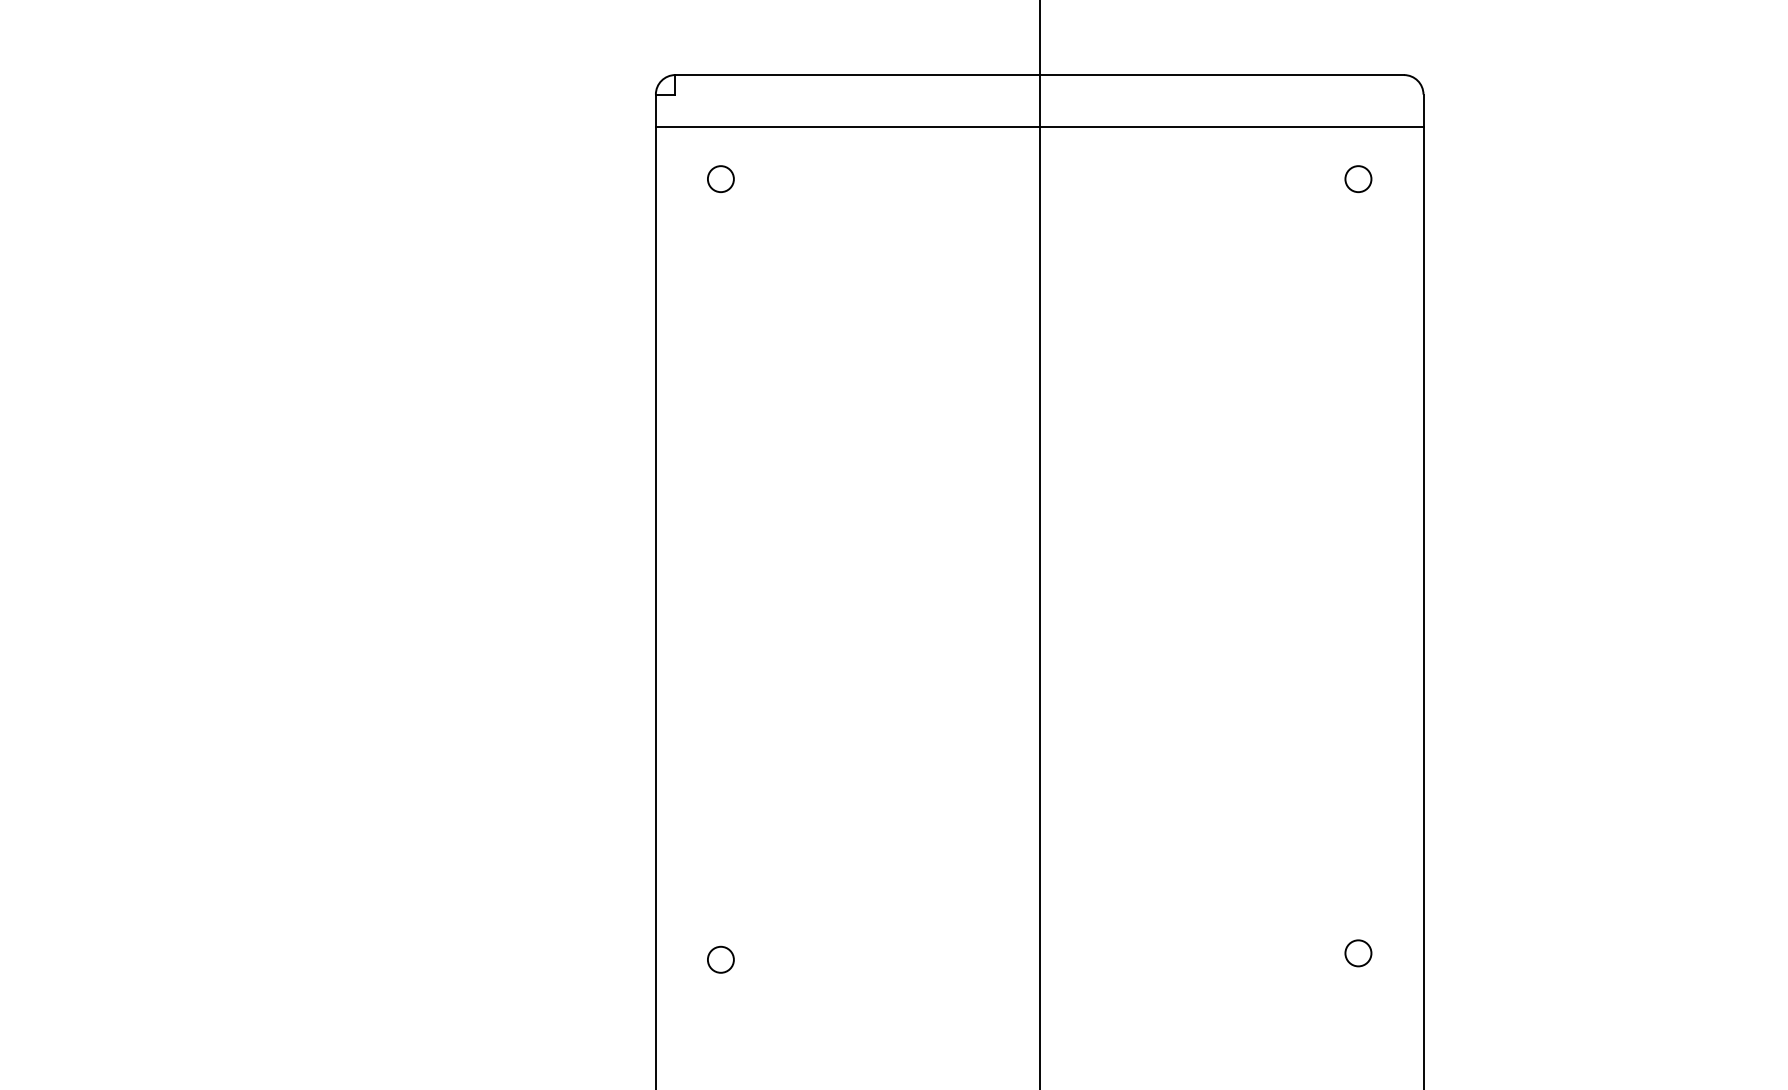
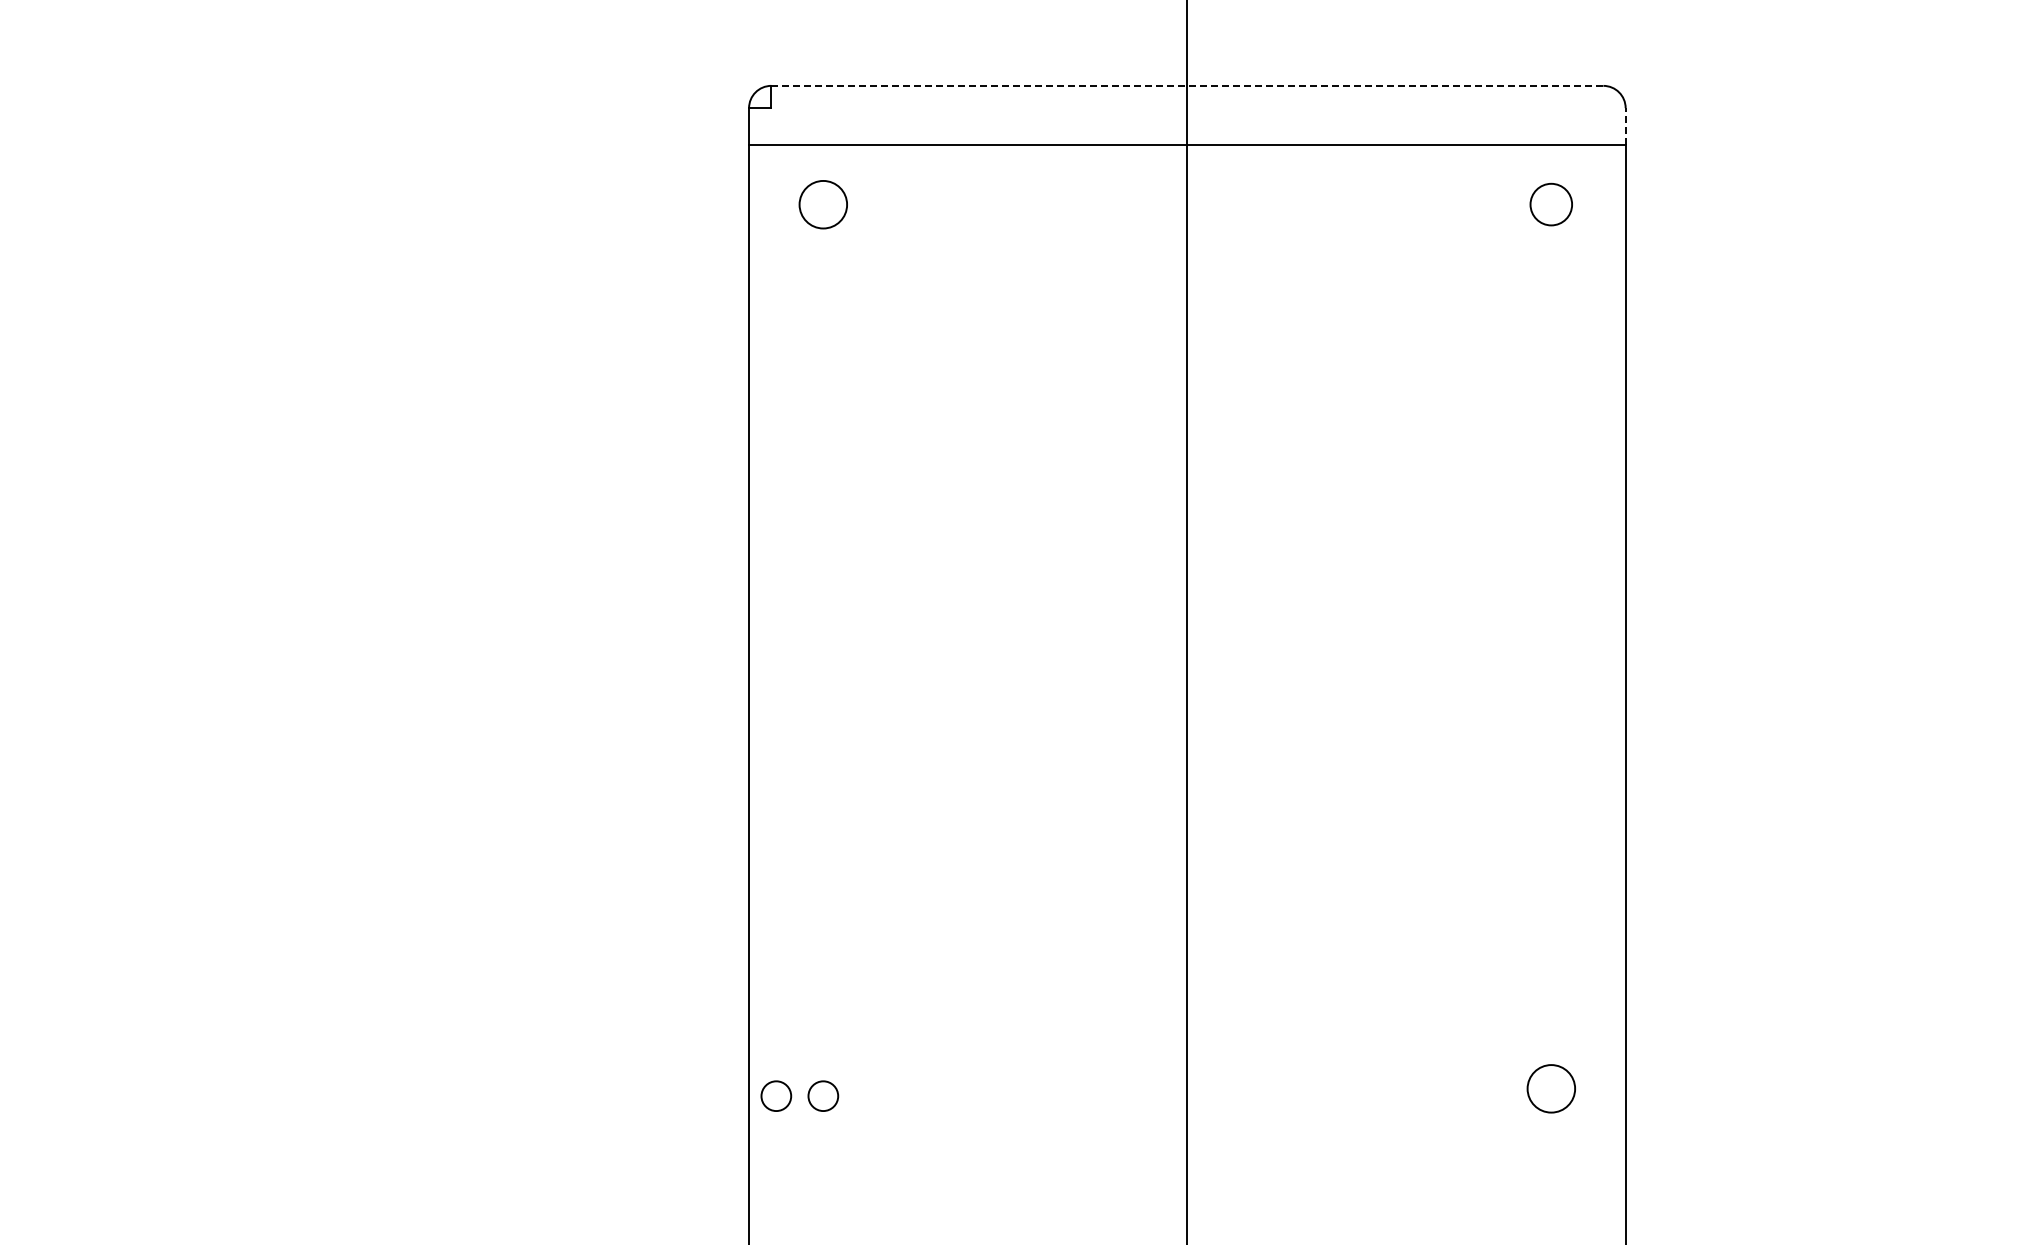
line: (1038, 74) -> (1186, 85), solid -> dashed
line: (1423, 110) -> (1625, 126), solid -> dashed
circle: (721, 178) -> (823, 204), size x1.6
circle: (1358, 178) -> (1551, 204), size x1.4
circle: (1358, 953) -> (1551, 1088), size x1.6
circle: (679, 959) -> (776, 1095), added

